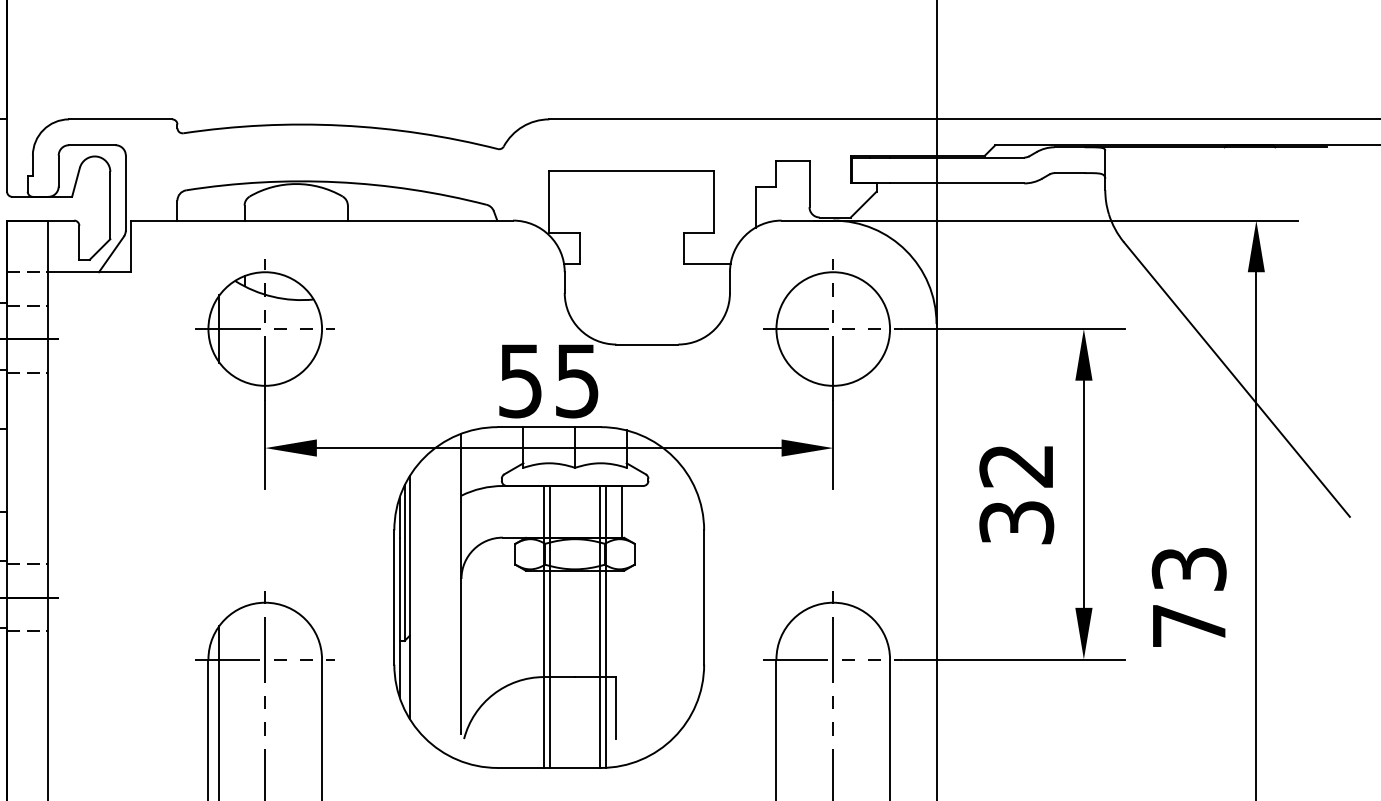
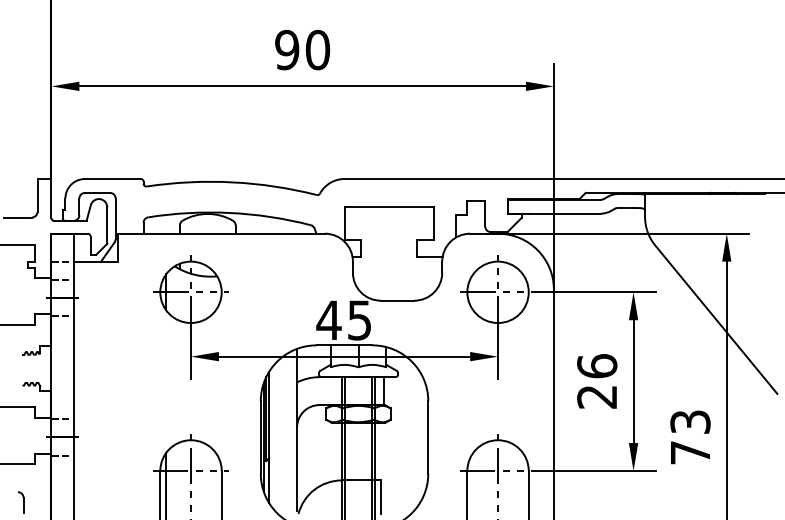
text: (519, 381) -> (328, 320), 55 -> 45
text: (1017, 494) -> (597, 381), 32 -> 26

